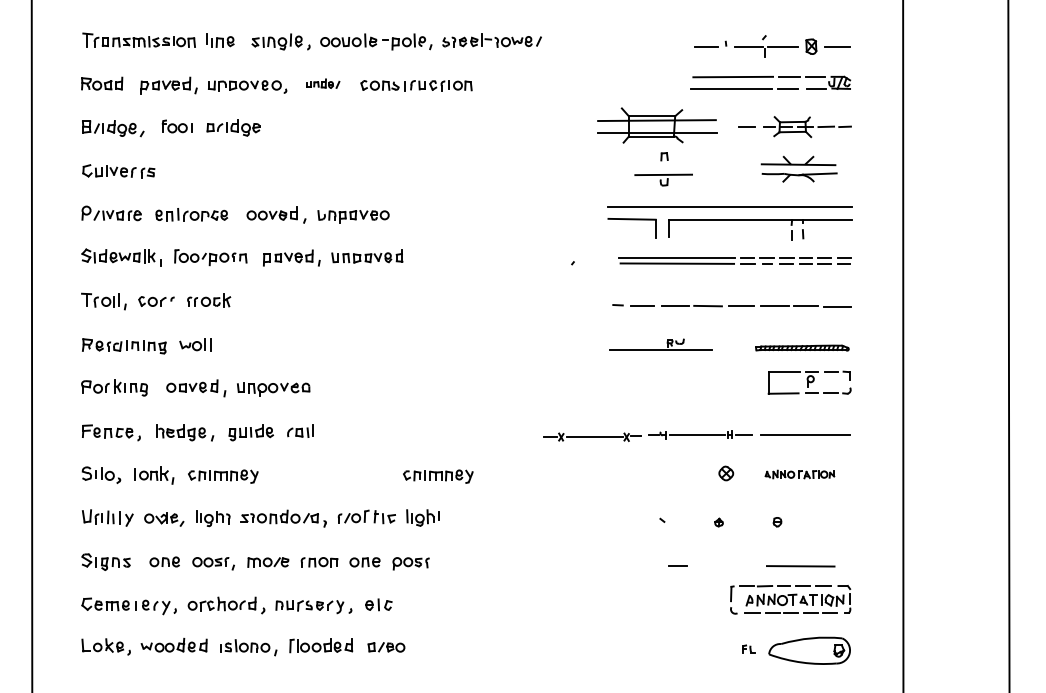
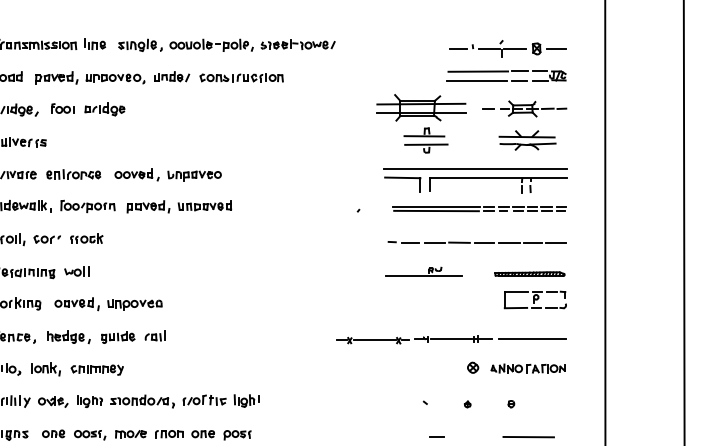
part: (323, 83) -> (172, 76), size x1.43
line: (660, 163) -> (423, 136), added
part: (799, 474) -> (527, 368), size x1.43
part: (438, 476) -> (258, 370), removed

